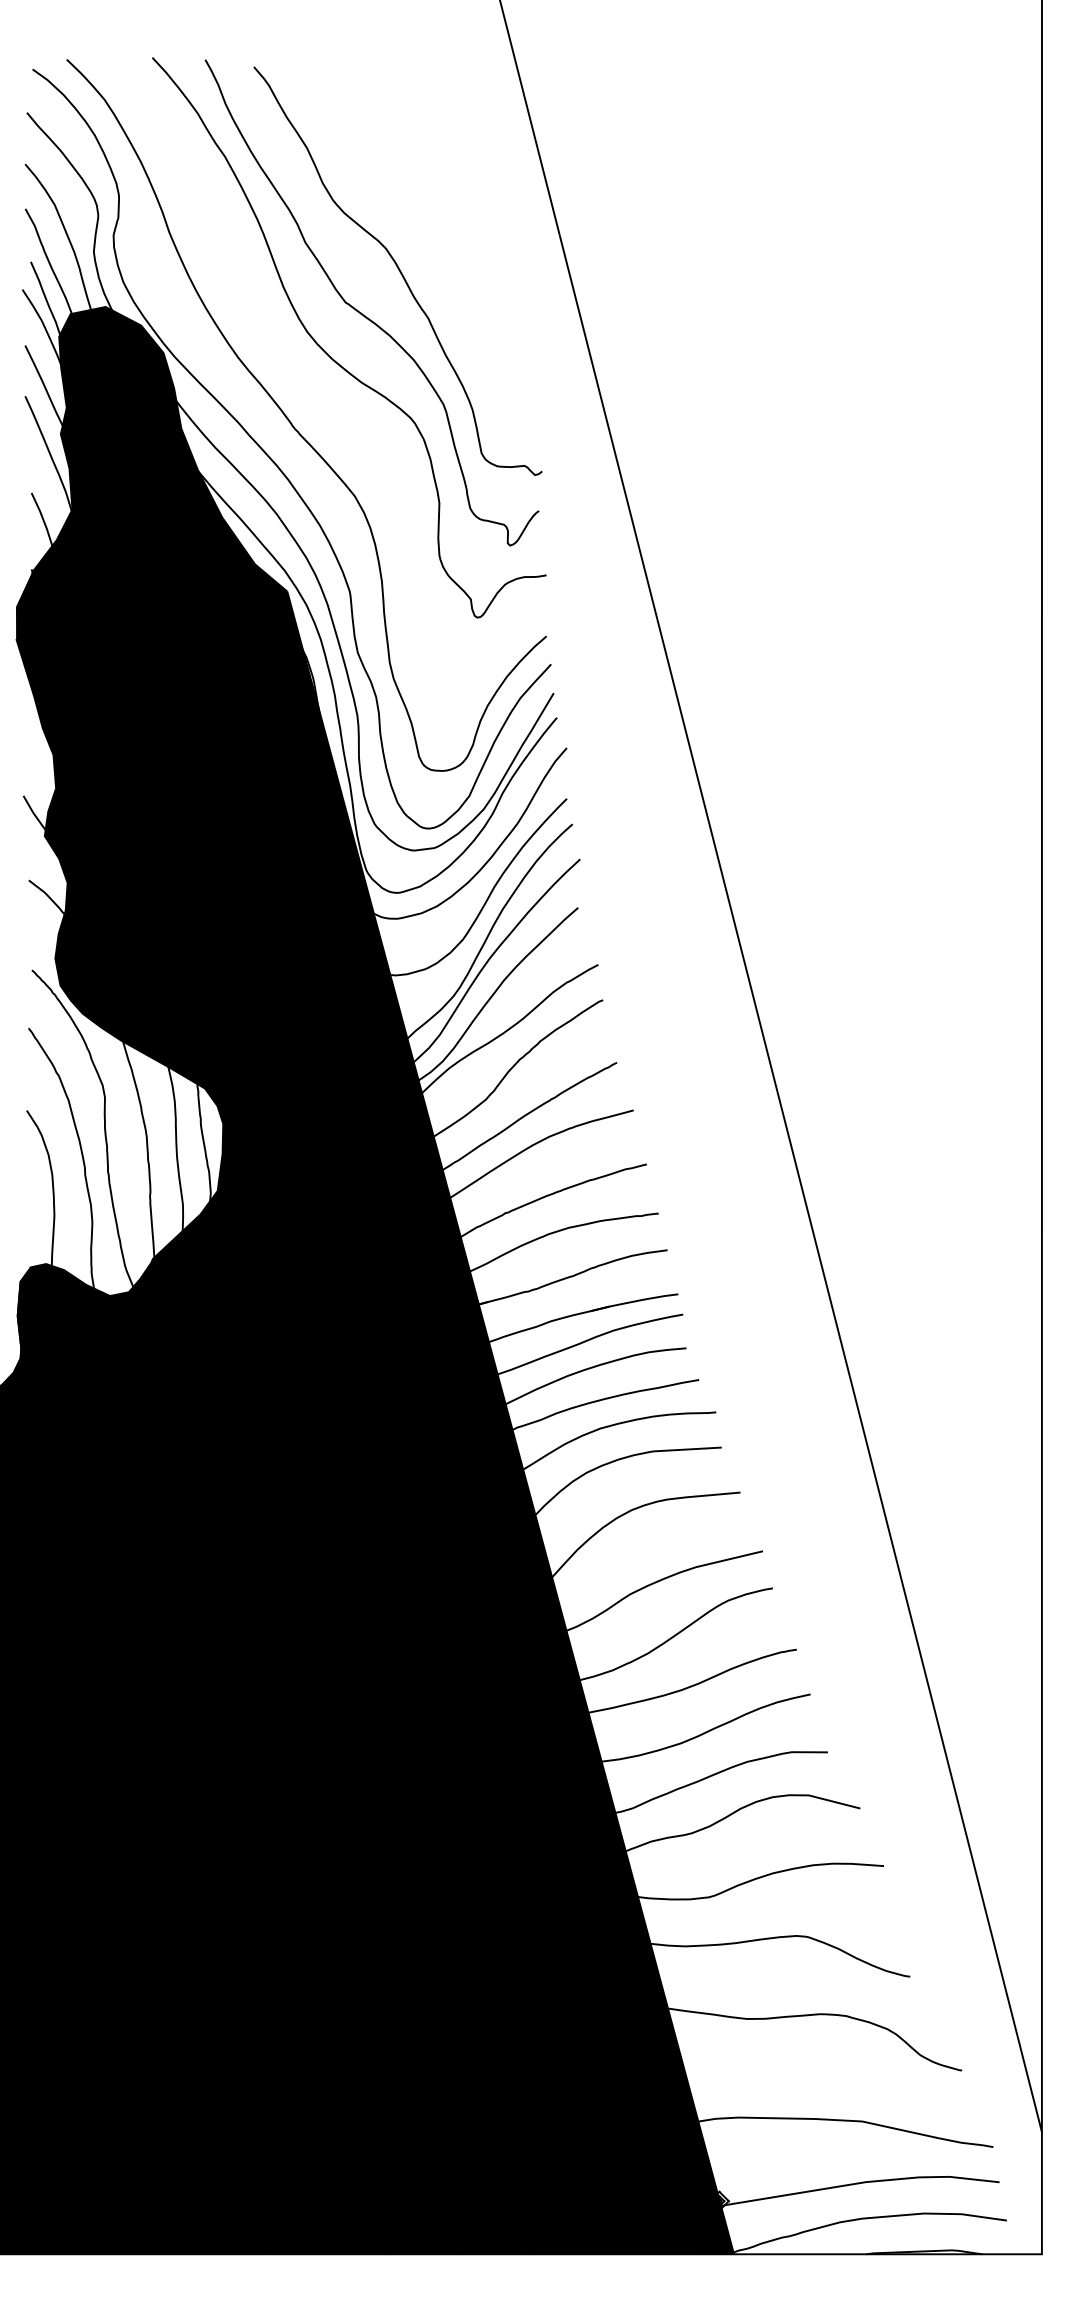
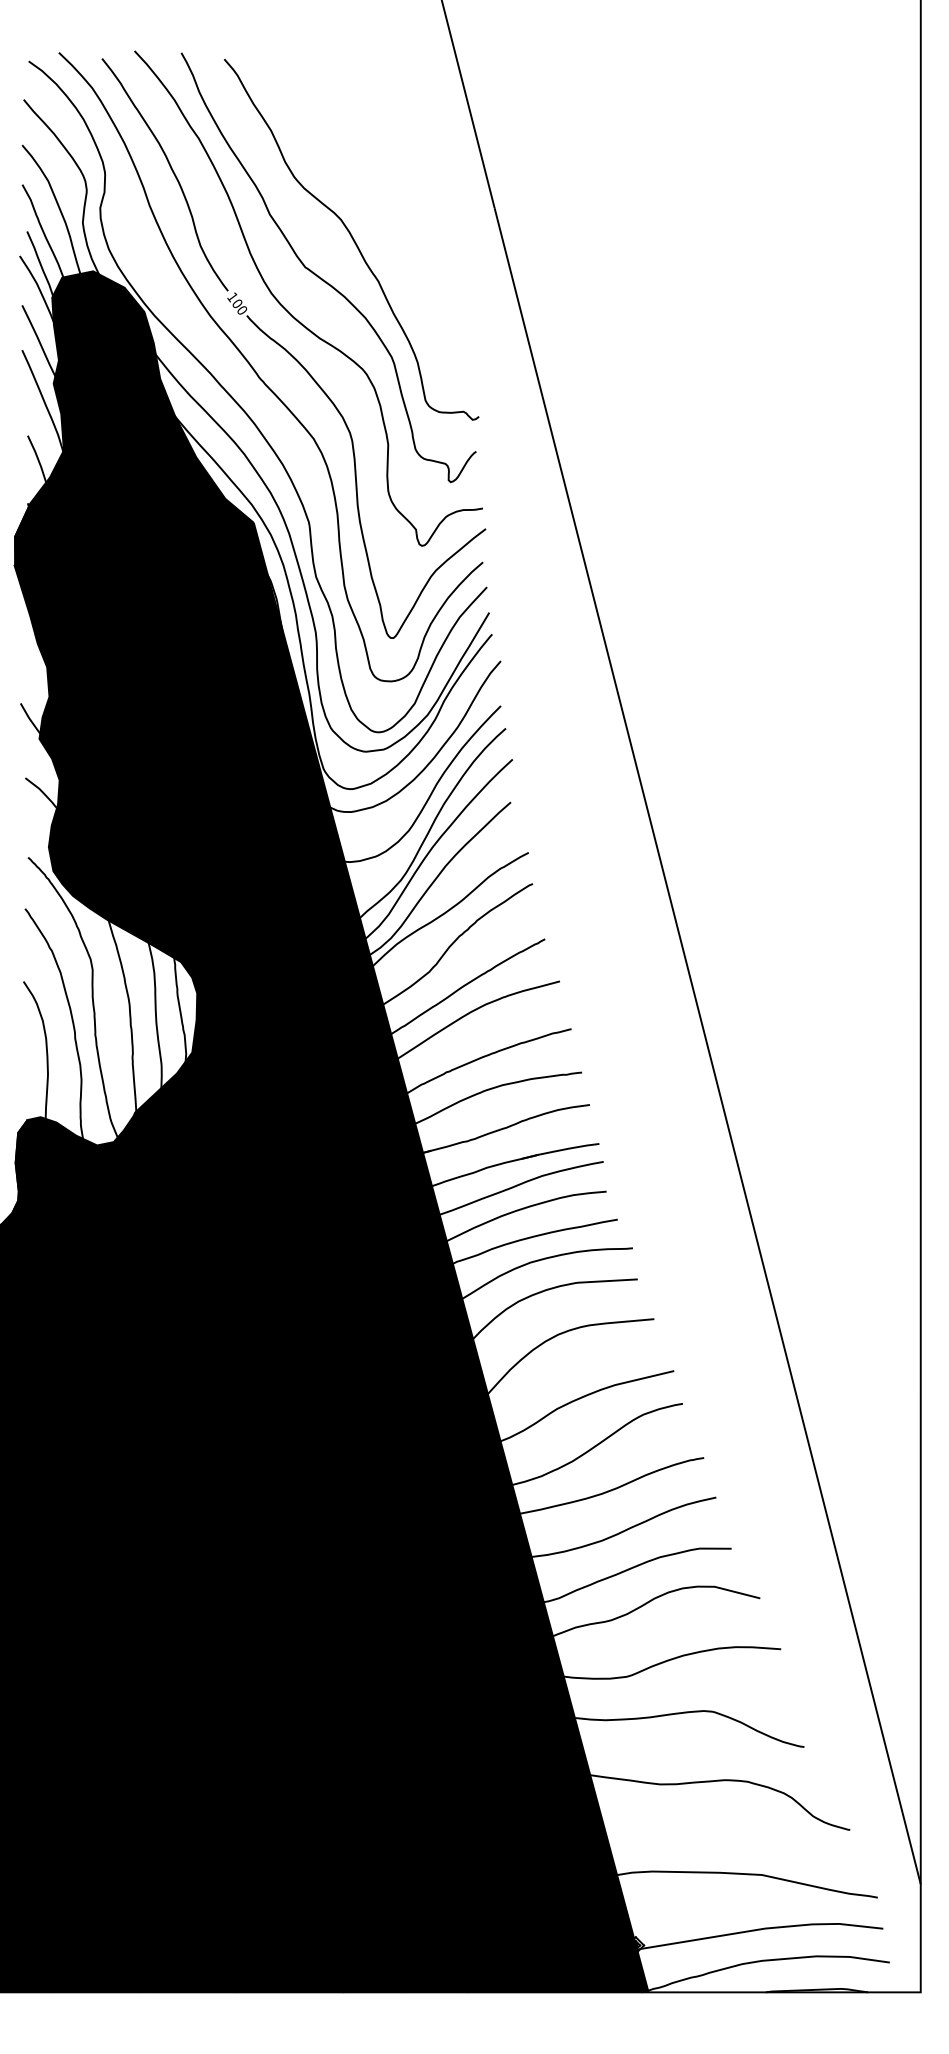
part: (327, 398) -> (289, 352), added

